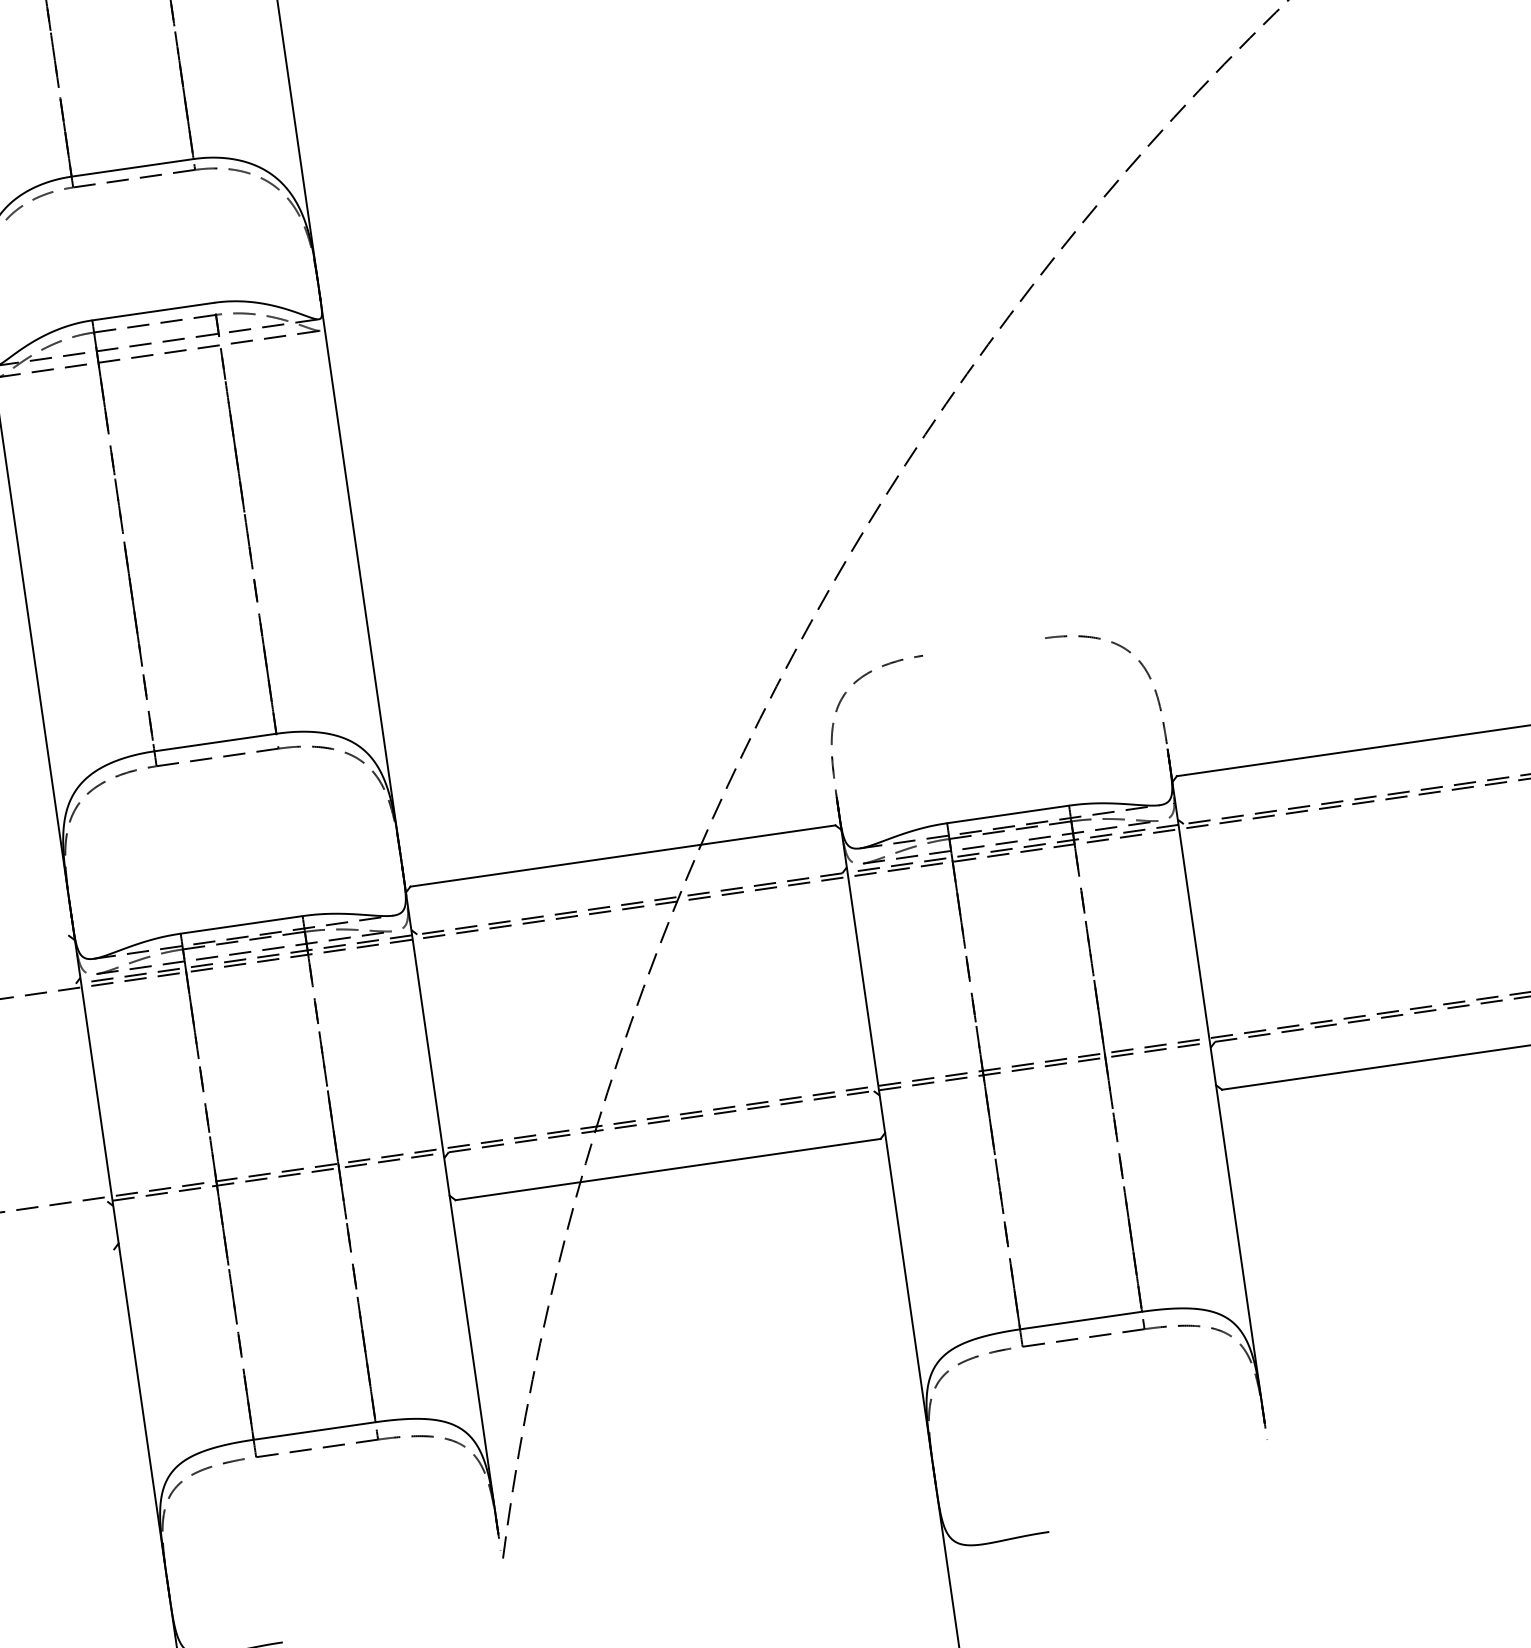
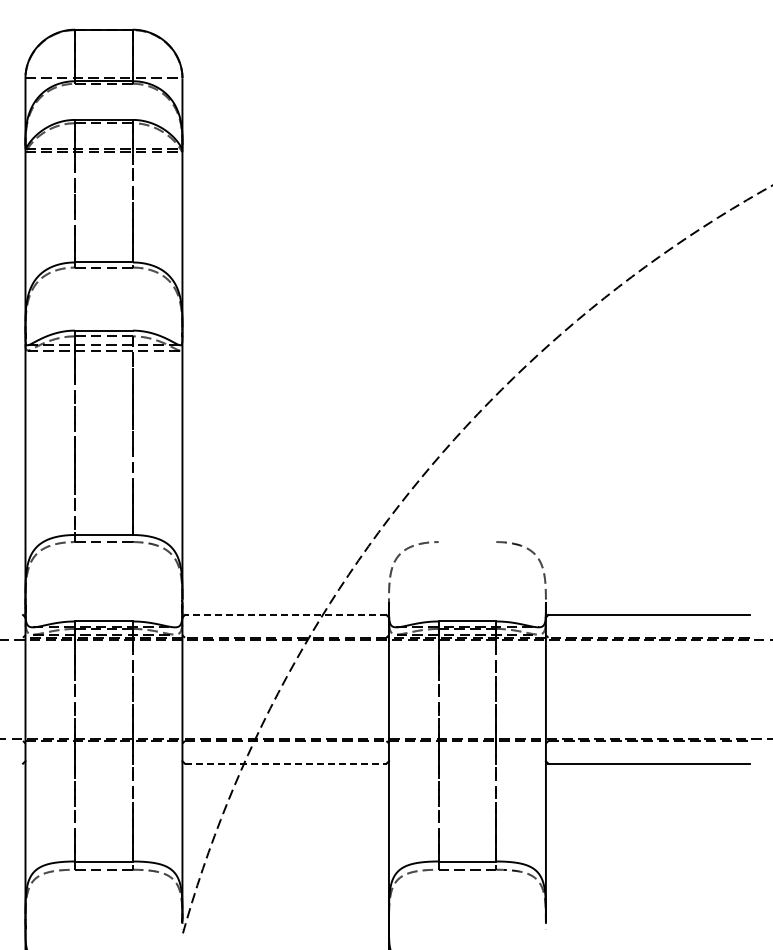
line: (622, 857) -> (285, 615), solid -> dashed
line: (667, 1169) -> (285, 763), solid -> dashed

